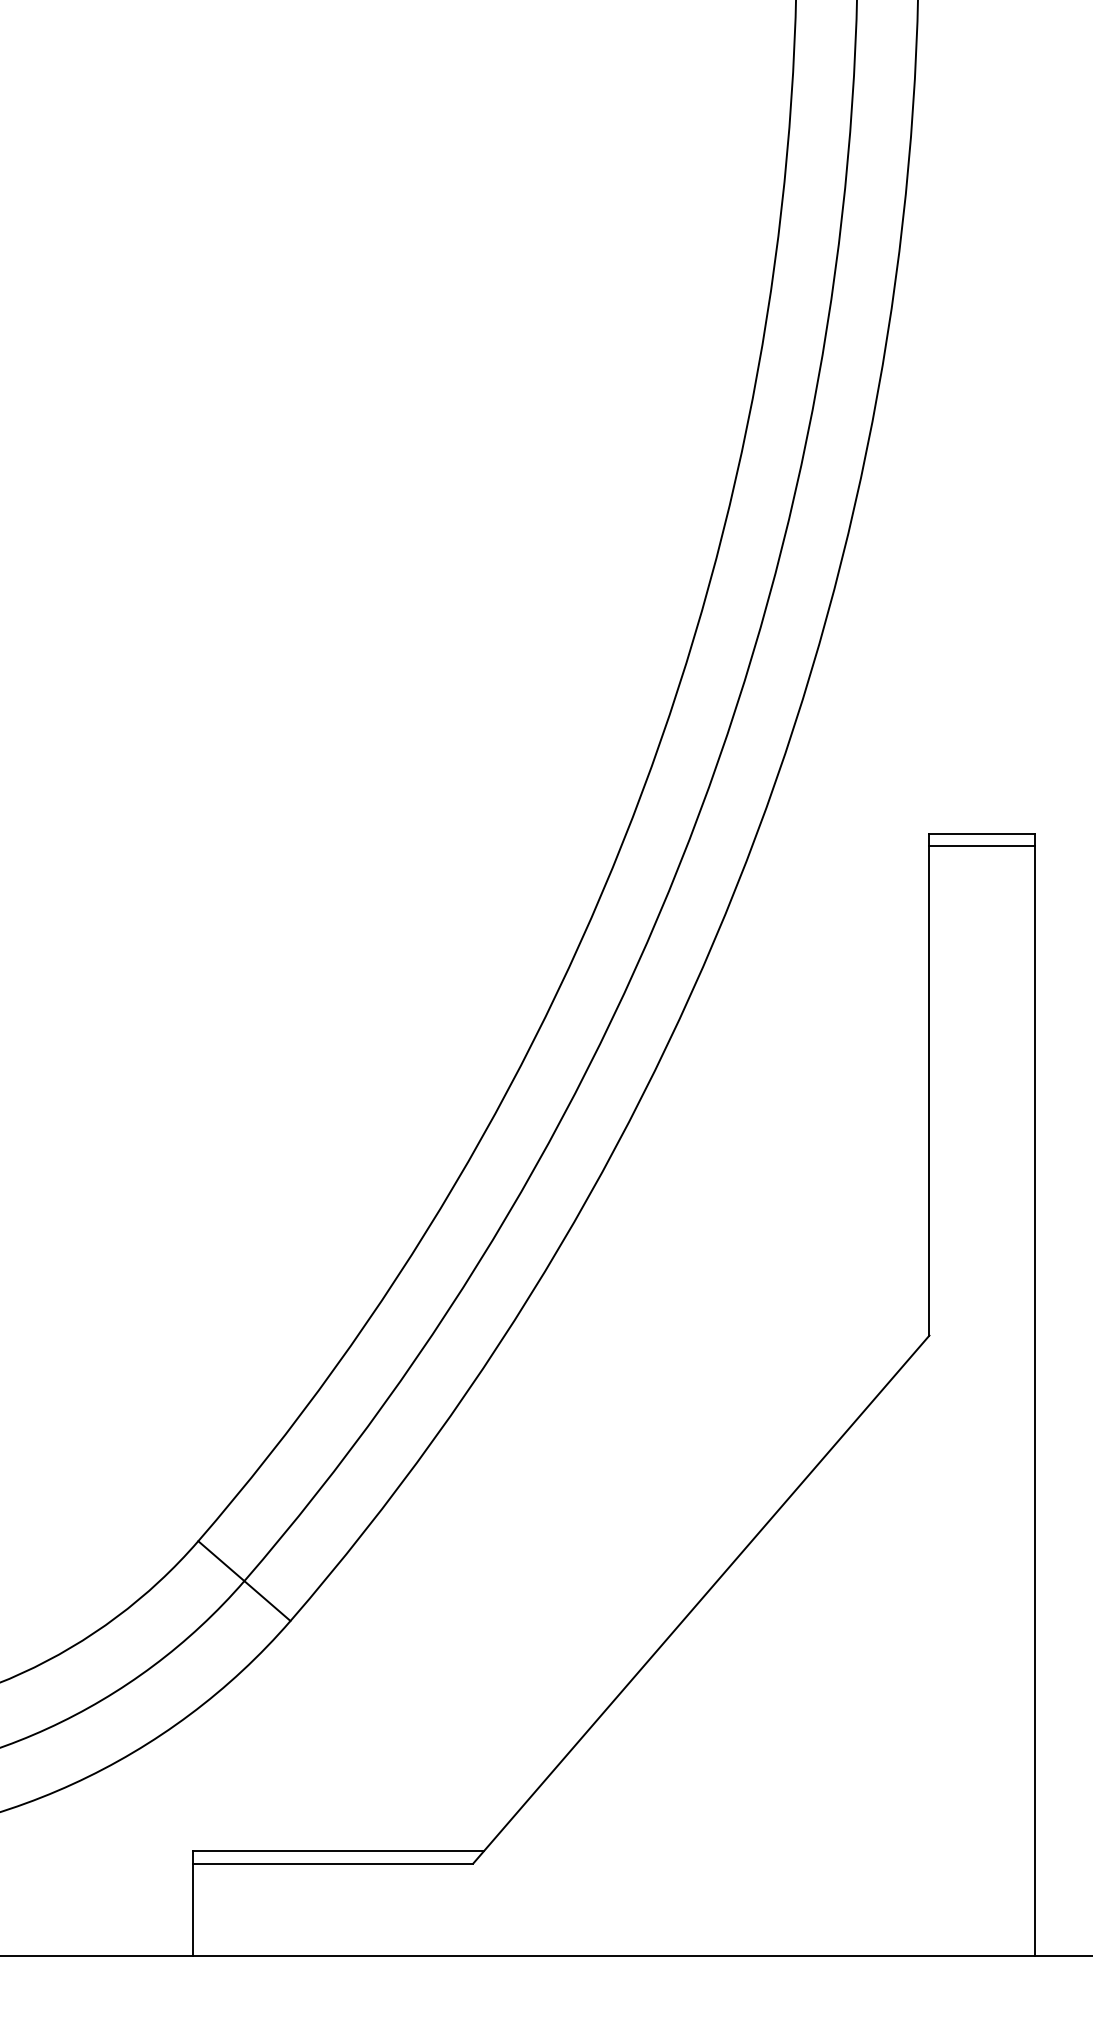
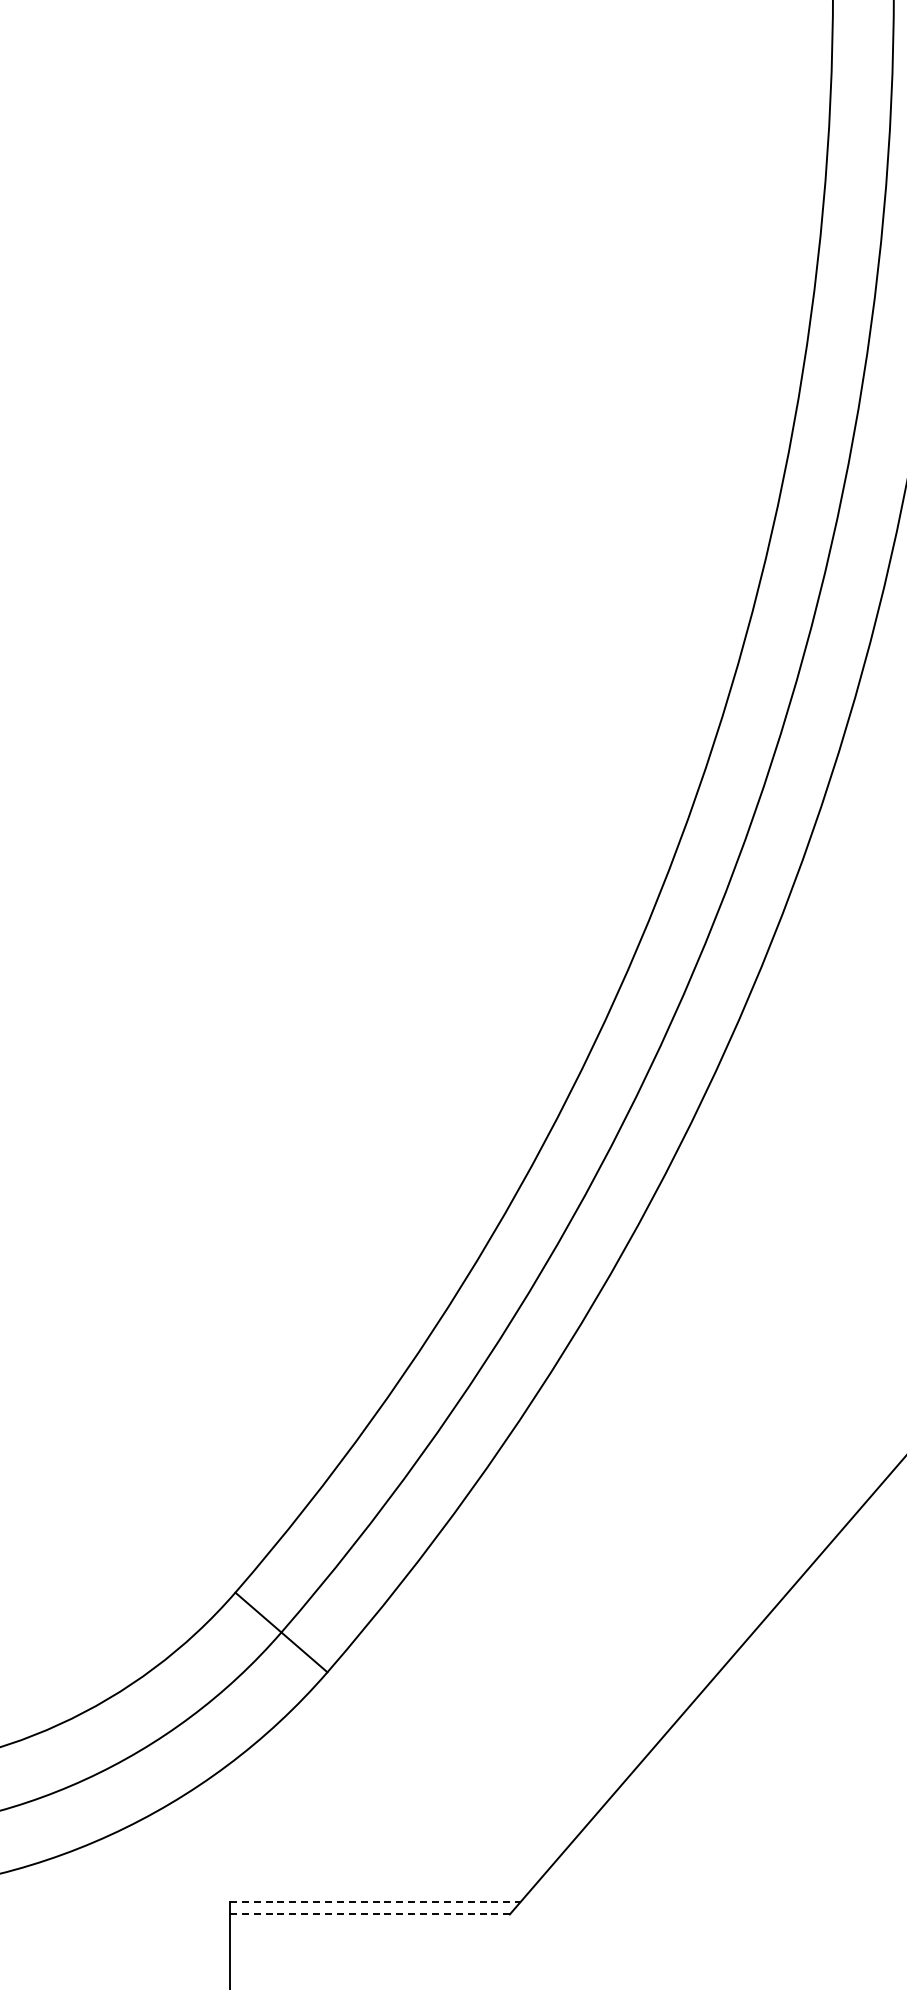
line: (338, 1851) -> (375, 1902), solid -> dashed
line: (333, 1863) -> (370, 1914), solid -> dashed

